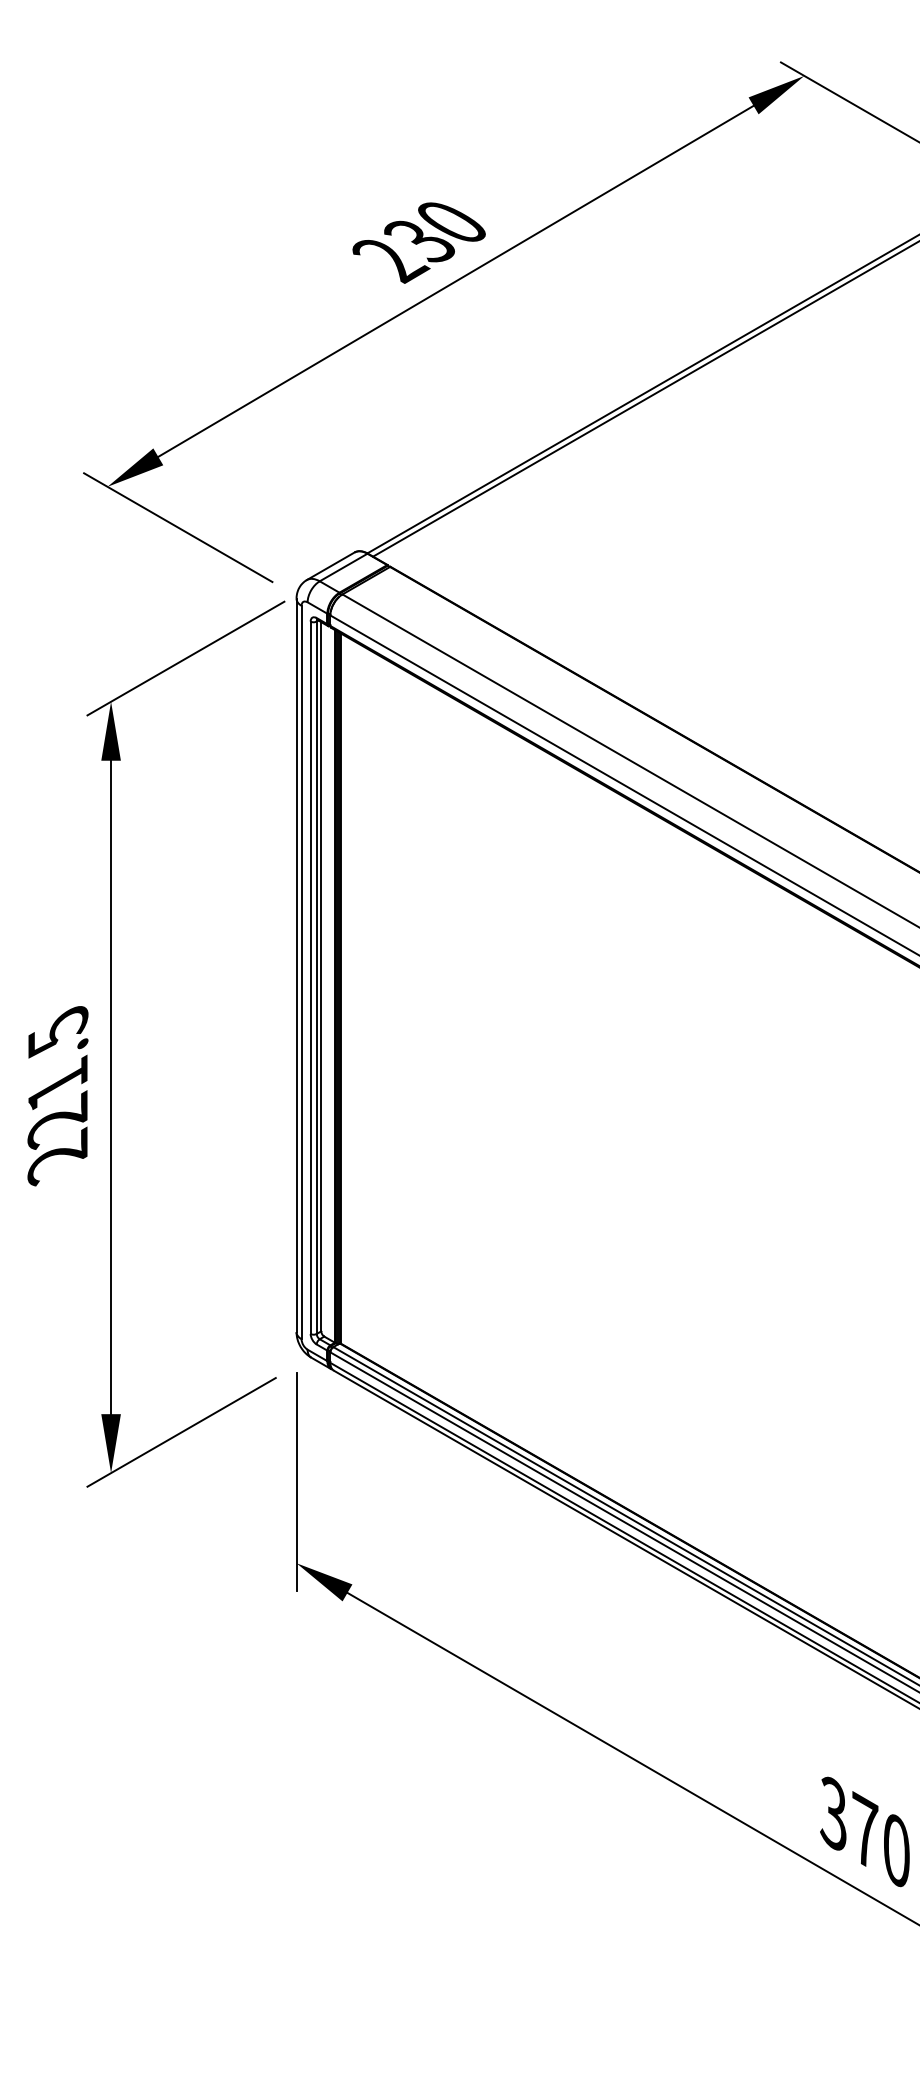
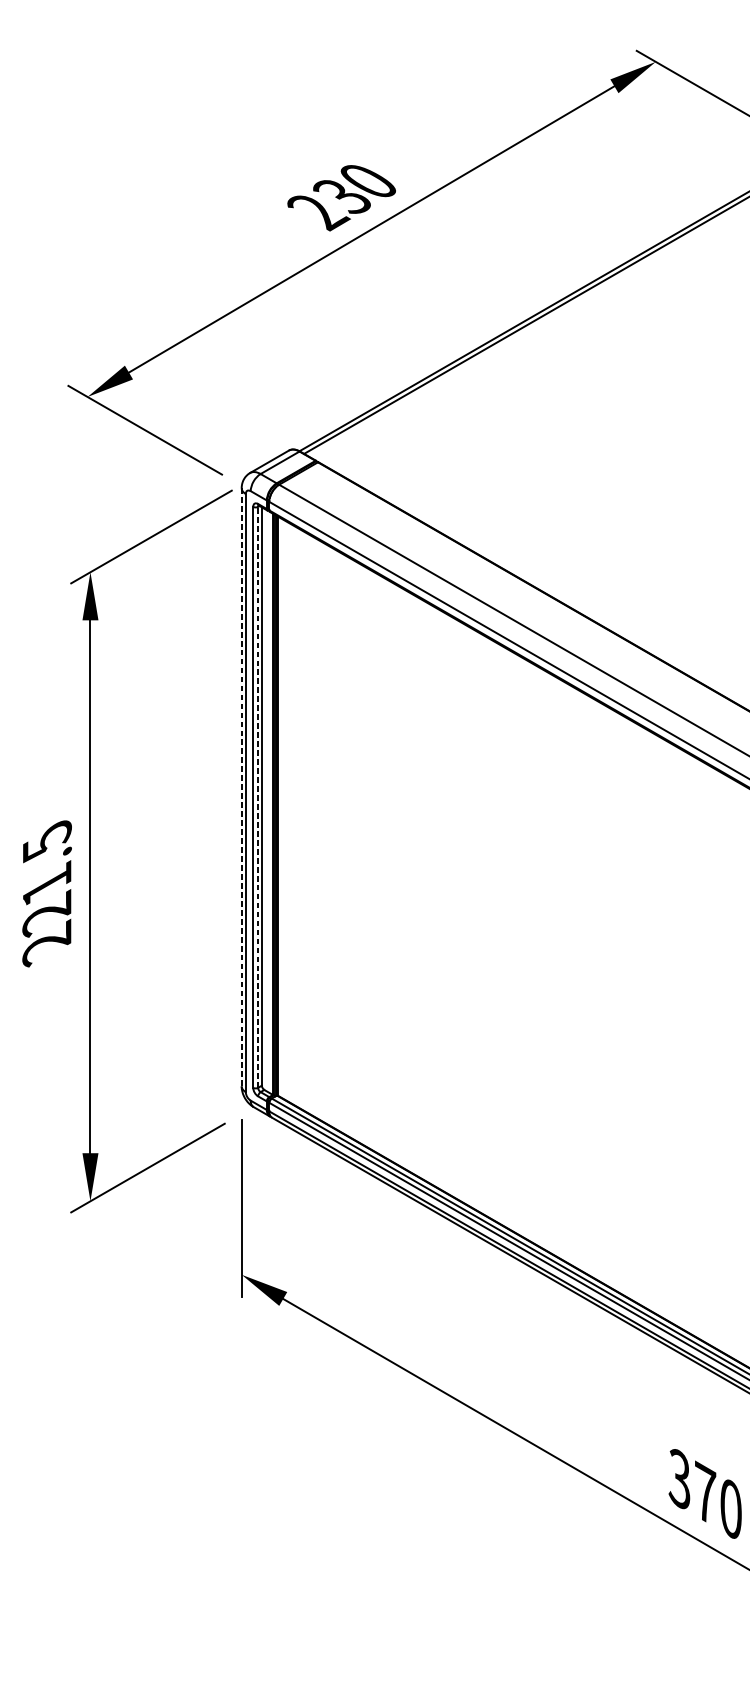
line: (296, 965) -> (241, 787), solid -> dashed
line: (316, 977) -> (257, 797), solid -> dashed

